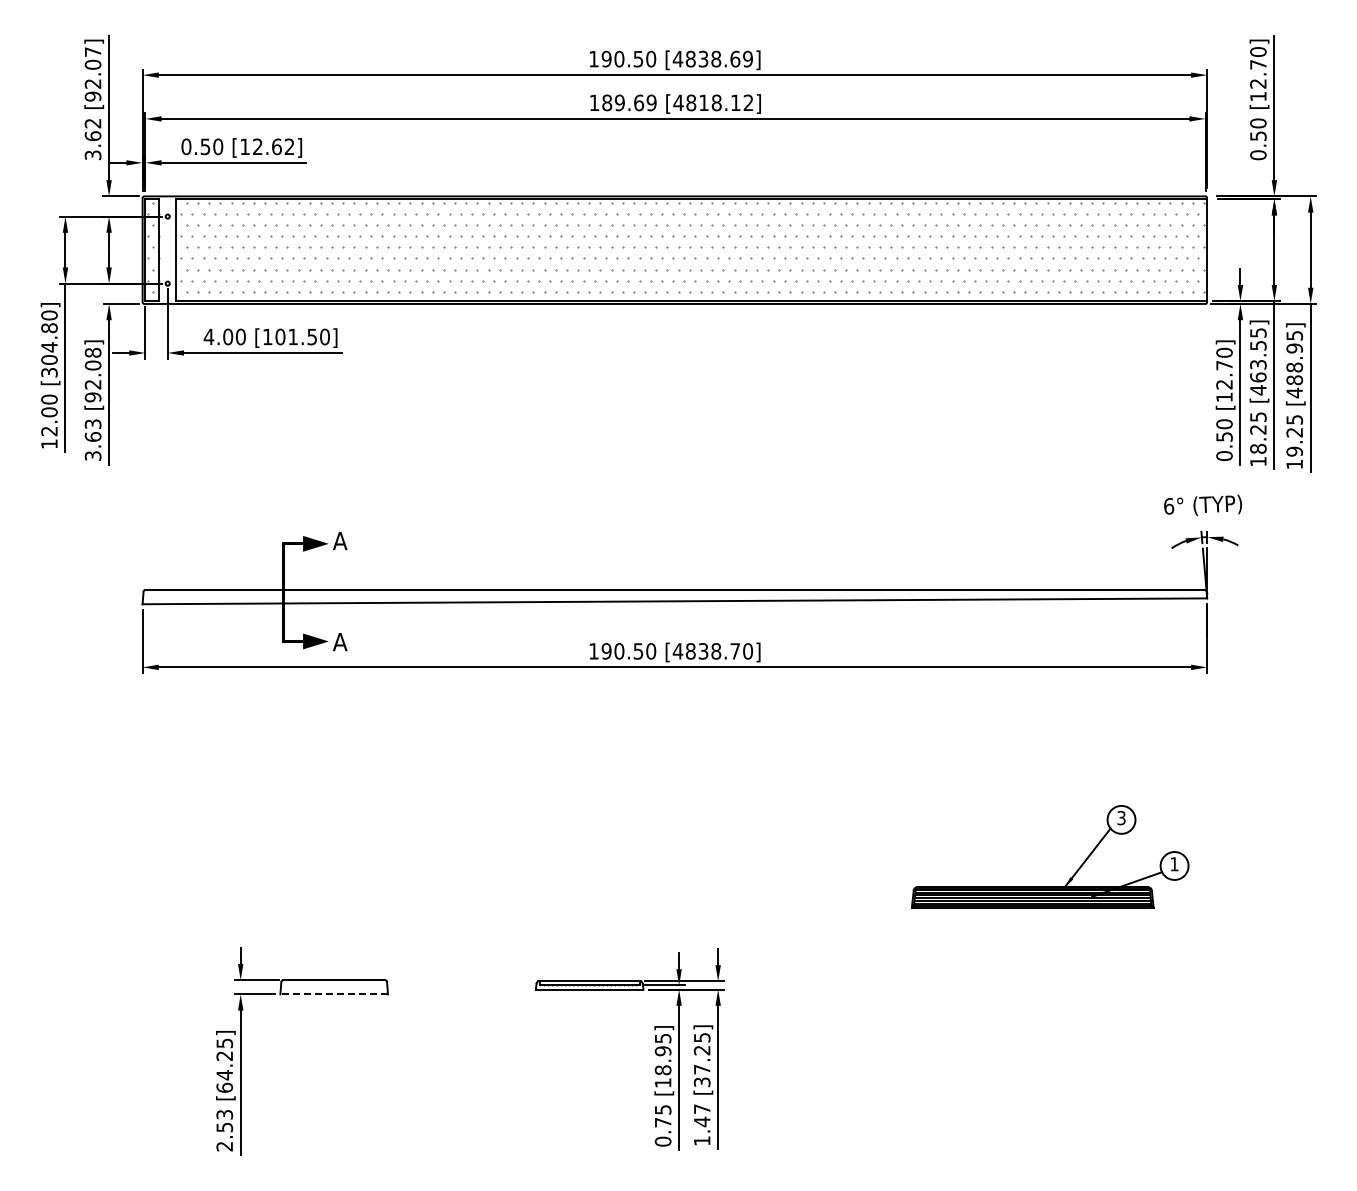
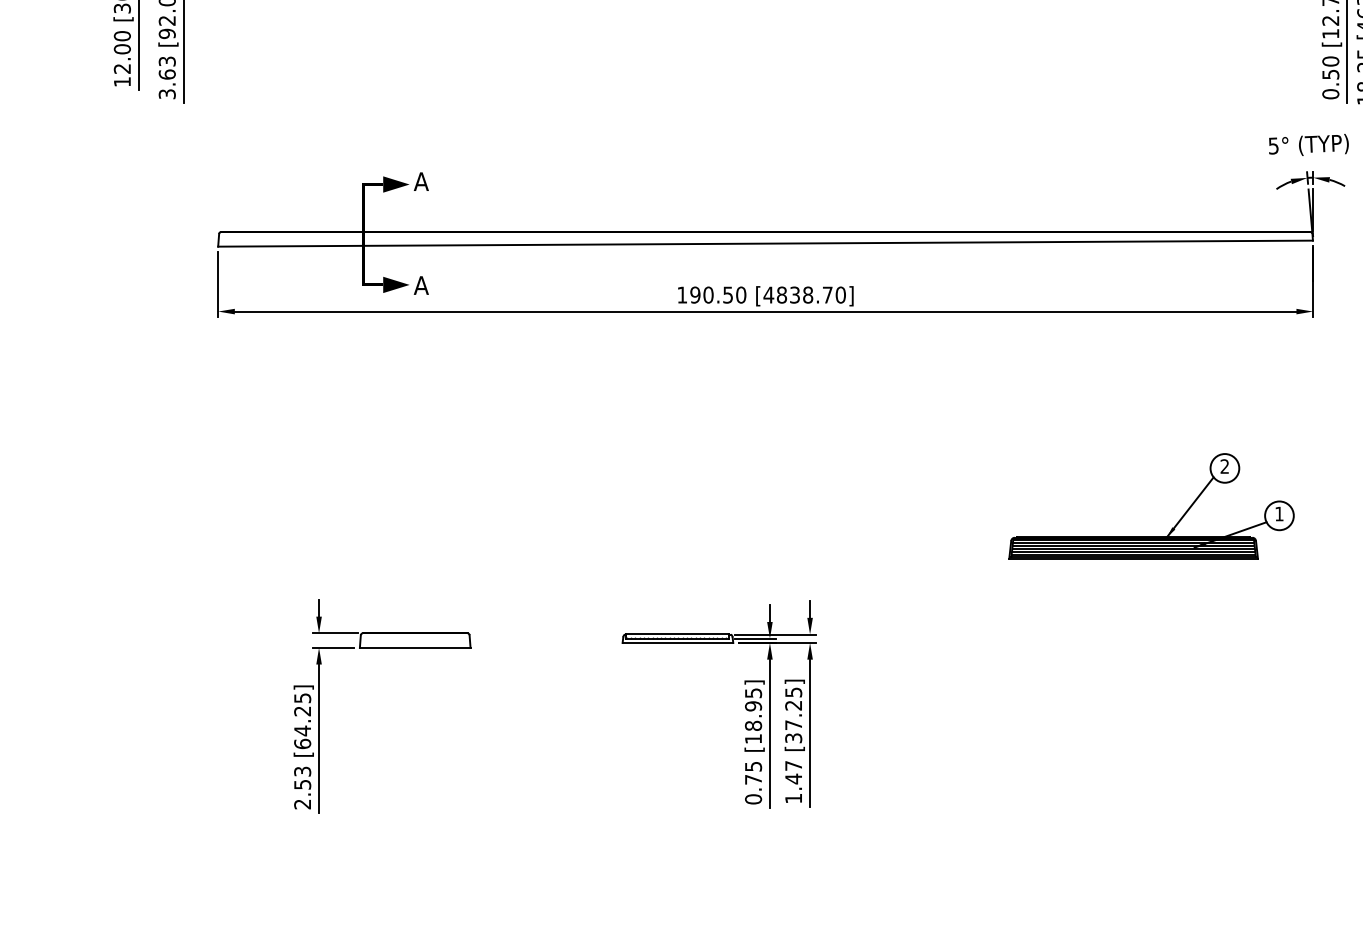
text: (1169, 506) -> (1274, 146), 6° -> 5°
text: (1121, 818) -> (1224, 466), 3 -> 2
line: (334, 994) -> (415, 647), dashed -> solid

